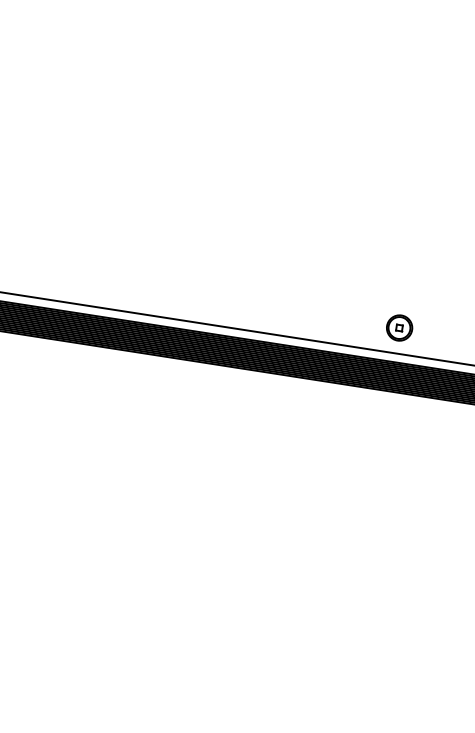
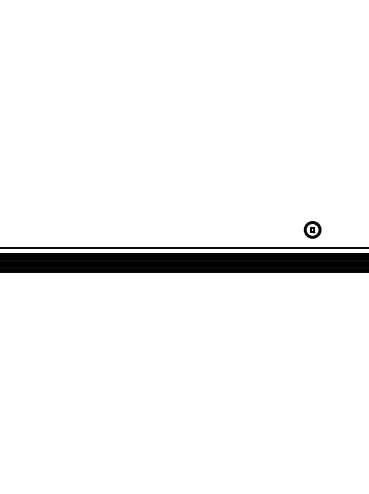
part: (399, 327) -> (312, 229), moved

